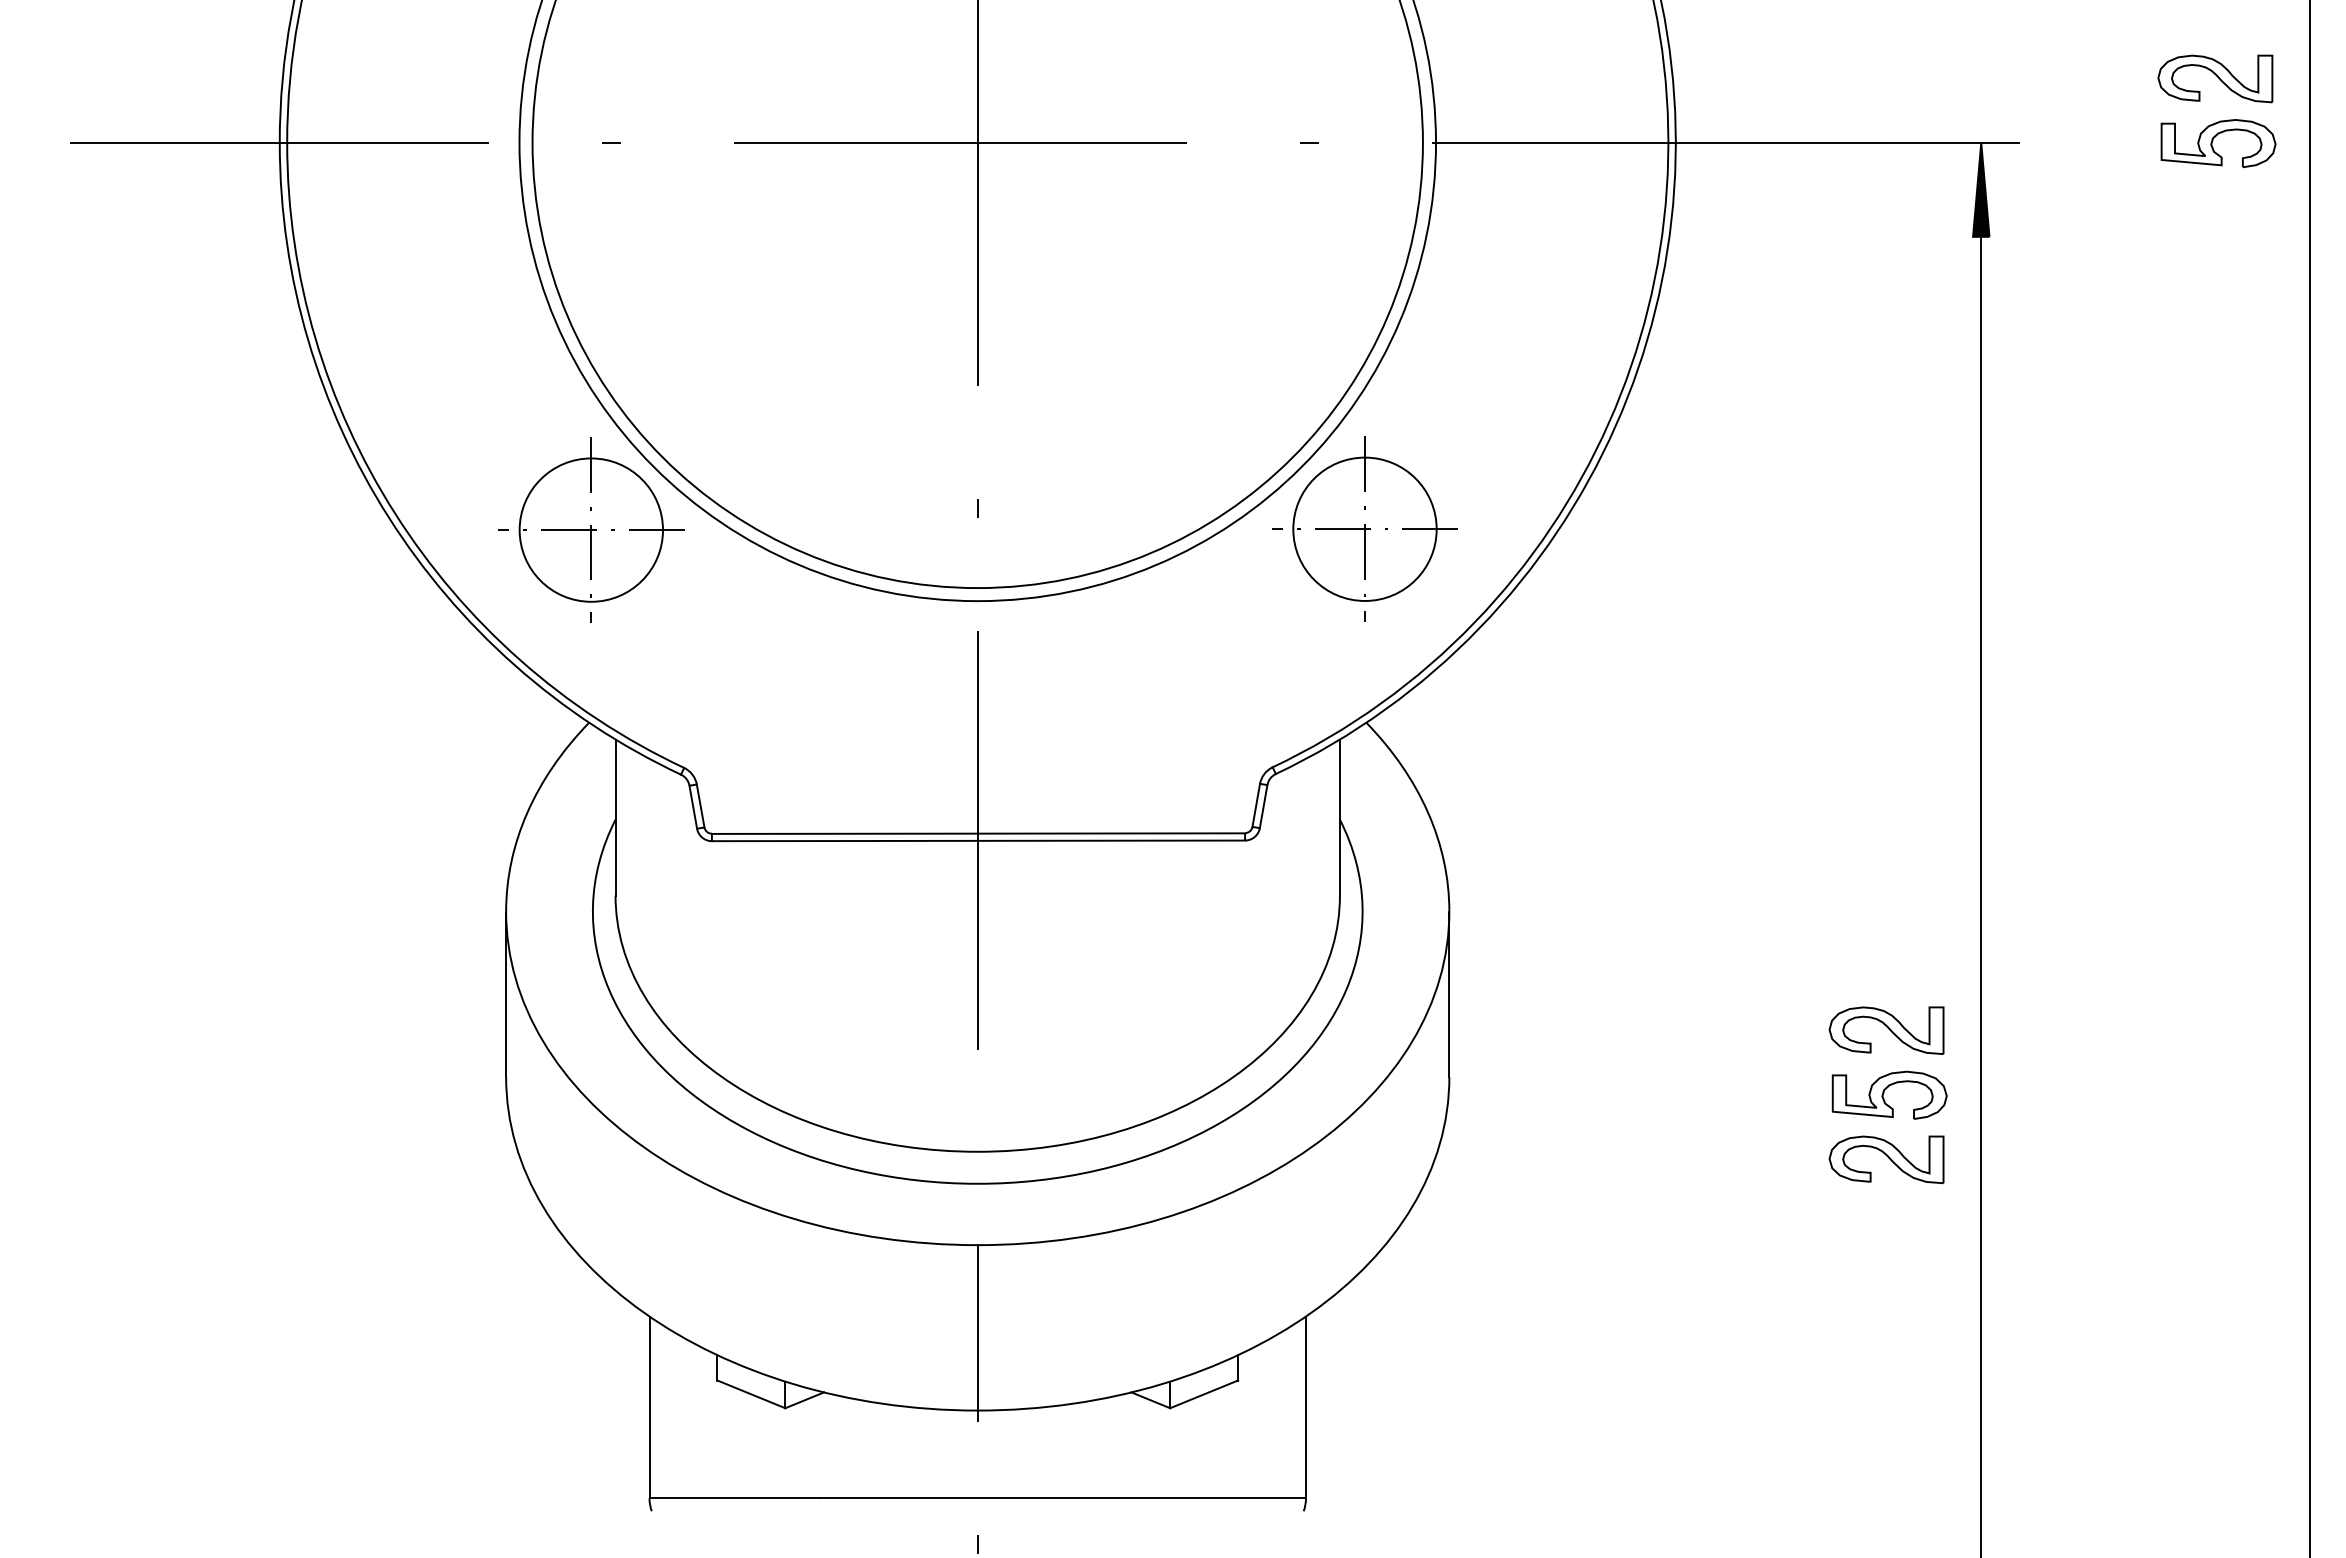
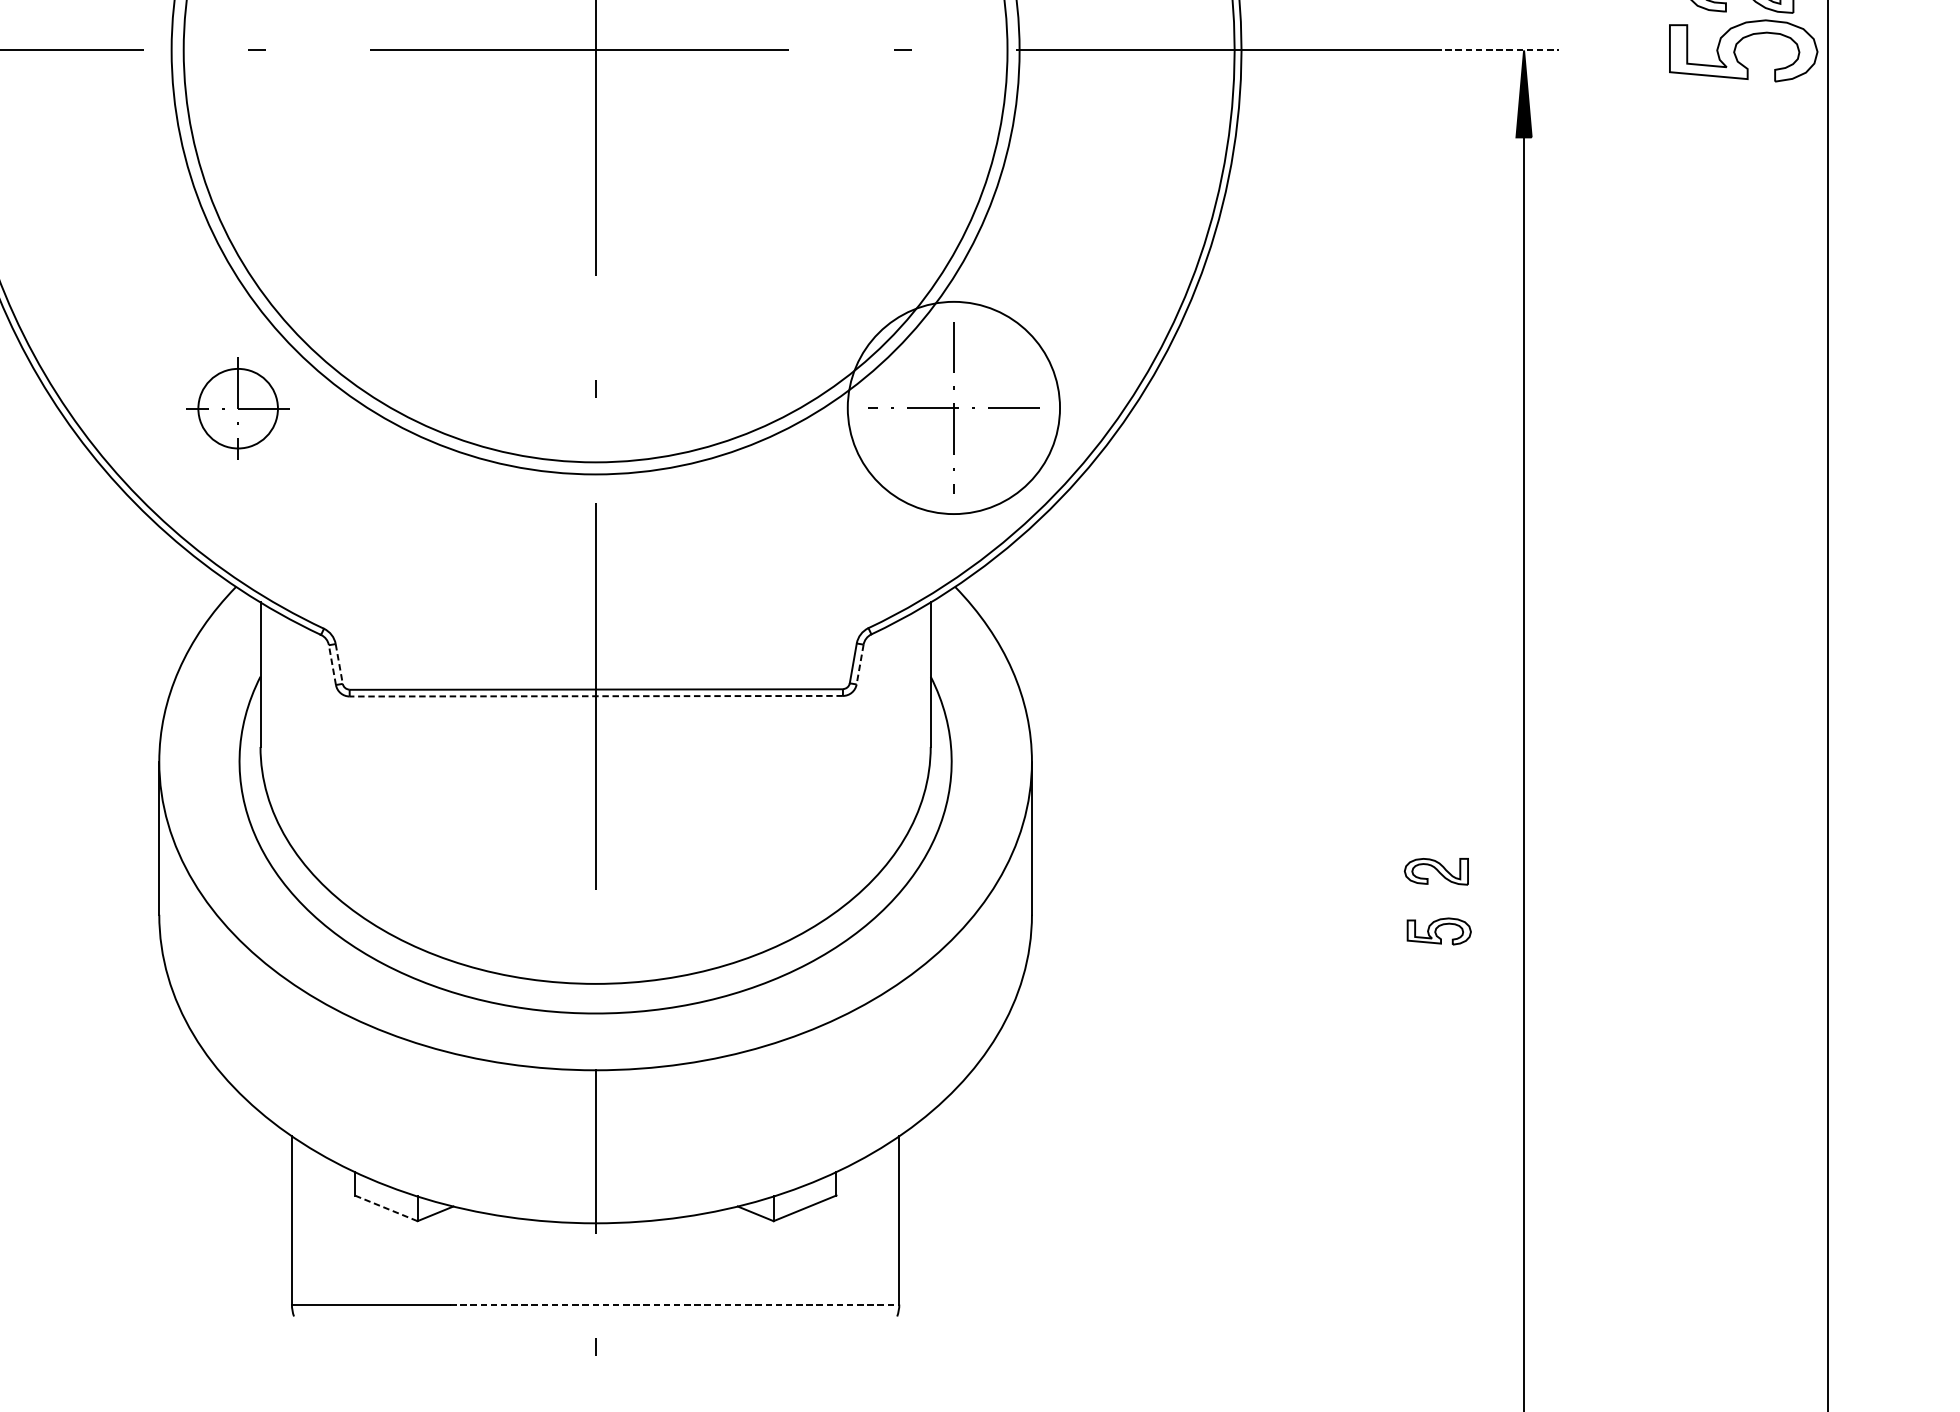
line: (1952, 142) -> (1497, 50), solid -> dashed
part: (2218, 143) -> (1743, 51), size x1.4
circle: (1364, 528) -> (953, 407), size x1.6
part: (591, 529) -> (238, 408), size x0.6
line: (700, 806) -> (339, 664), solid -> dashed
line: (1263, 806) -> (860, 664), solid -> dashed
line: (693, 807) -> (332, 665), solid -> dashed
line: (978, 840) -> (596, 695), solid -> dashed
part: (1886, 1030) -> (1436, 871), size x0.6
part: (1889, 1094) -> (1439, 930), size x0.6
part: (1886, 1159) -> (1436, 991), removed
line: (751, 1394) -> (386, 1208), solid -> dashed
line: (1063, 1498) -> (674, 1304), solid -> dashed

